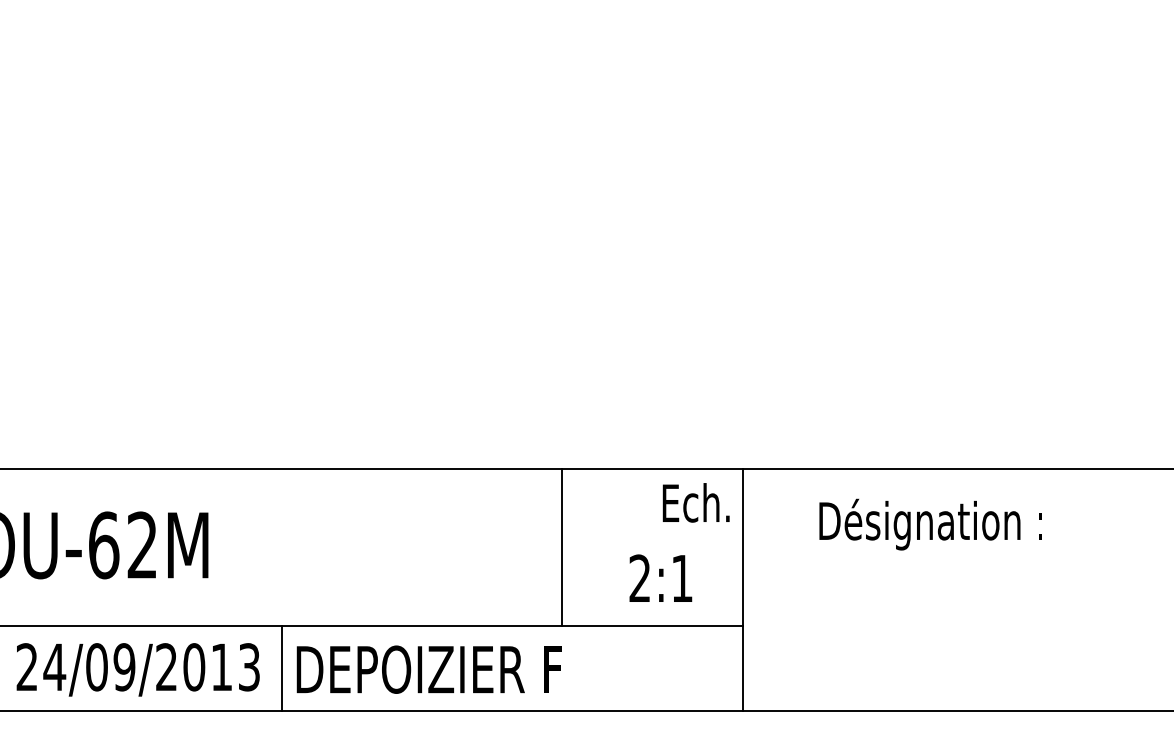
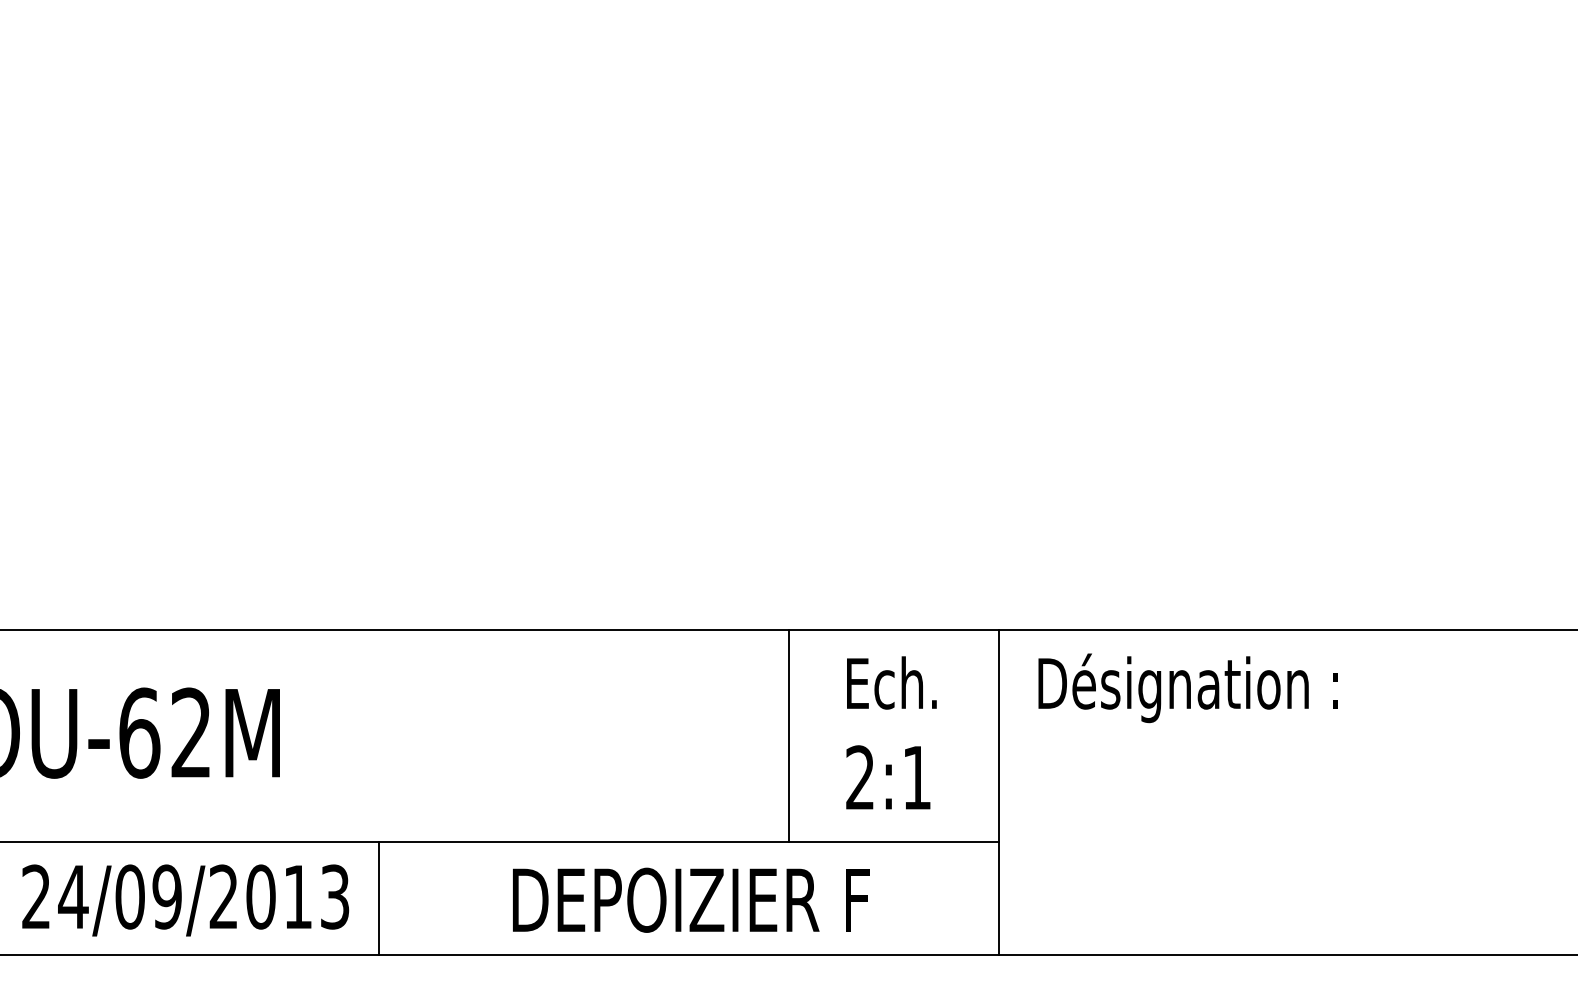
text: (695, 502) -> (891, 682), moved
text: (930, 524) -> (1187, 688), moved
line: (562, 547) -> (788, 735), moved
text: (429, 669) -> (691, 899), moved

